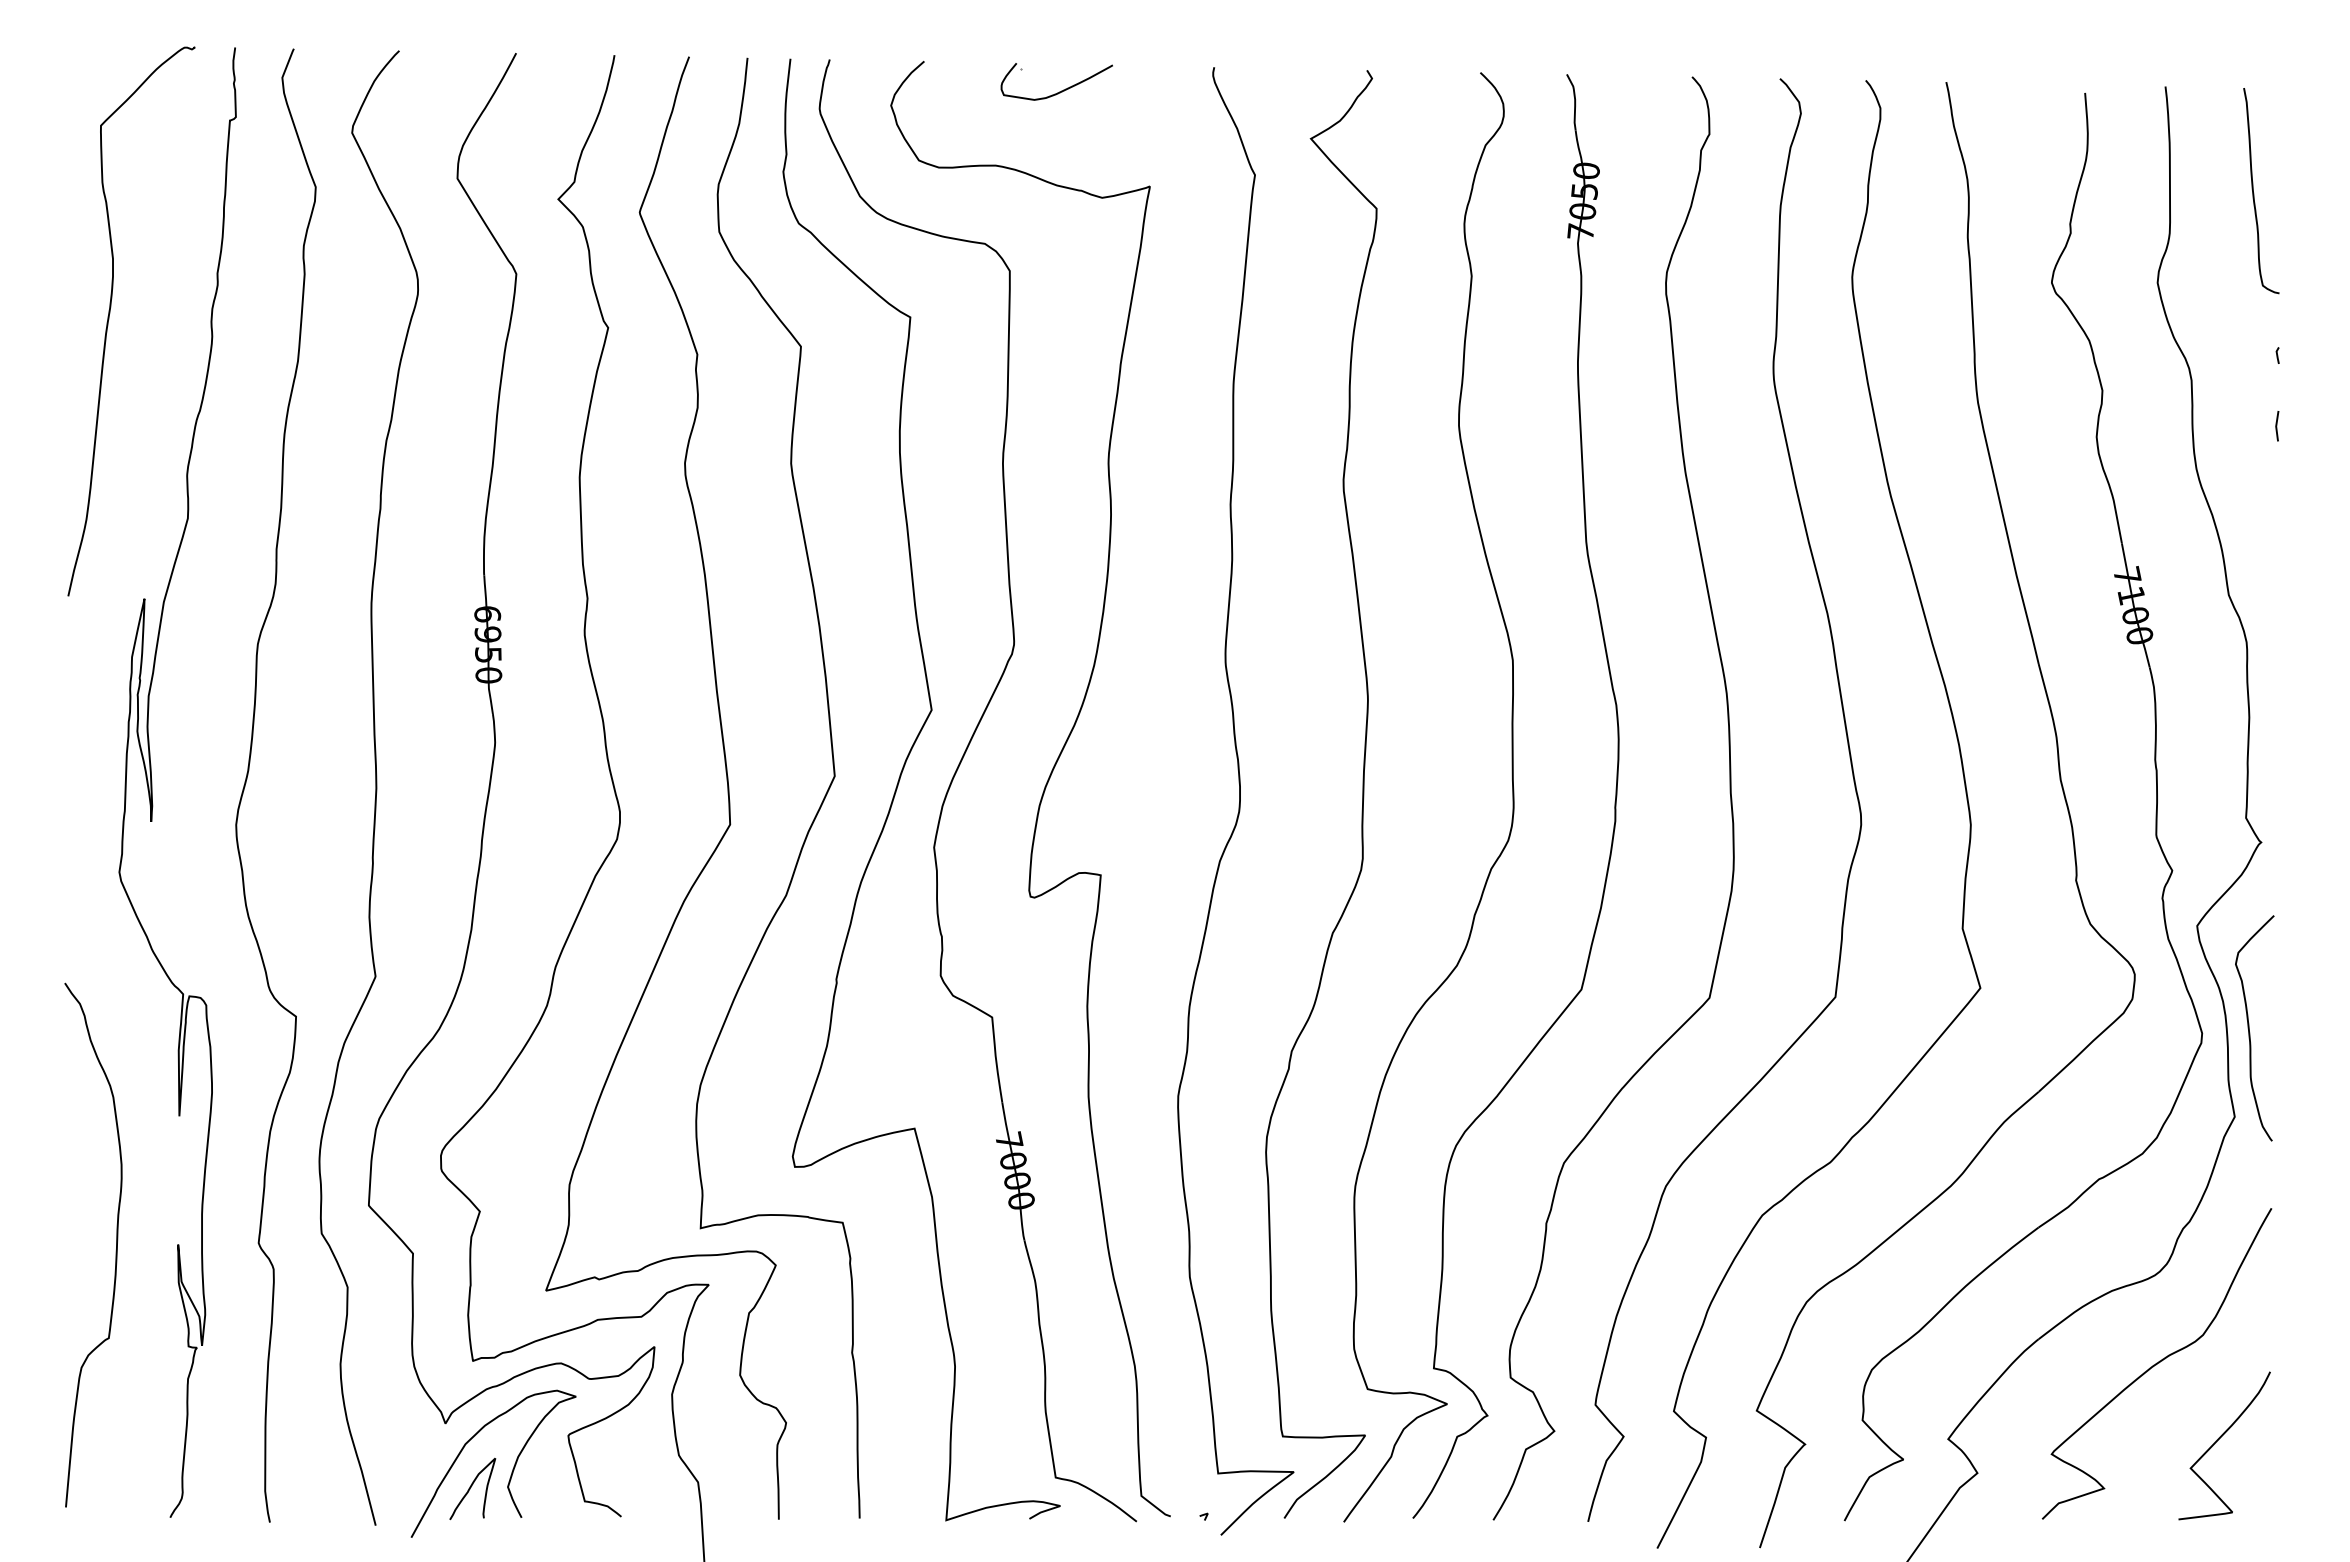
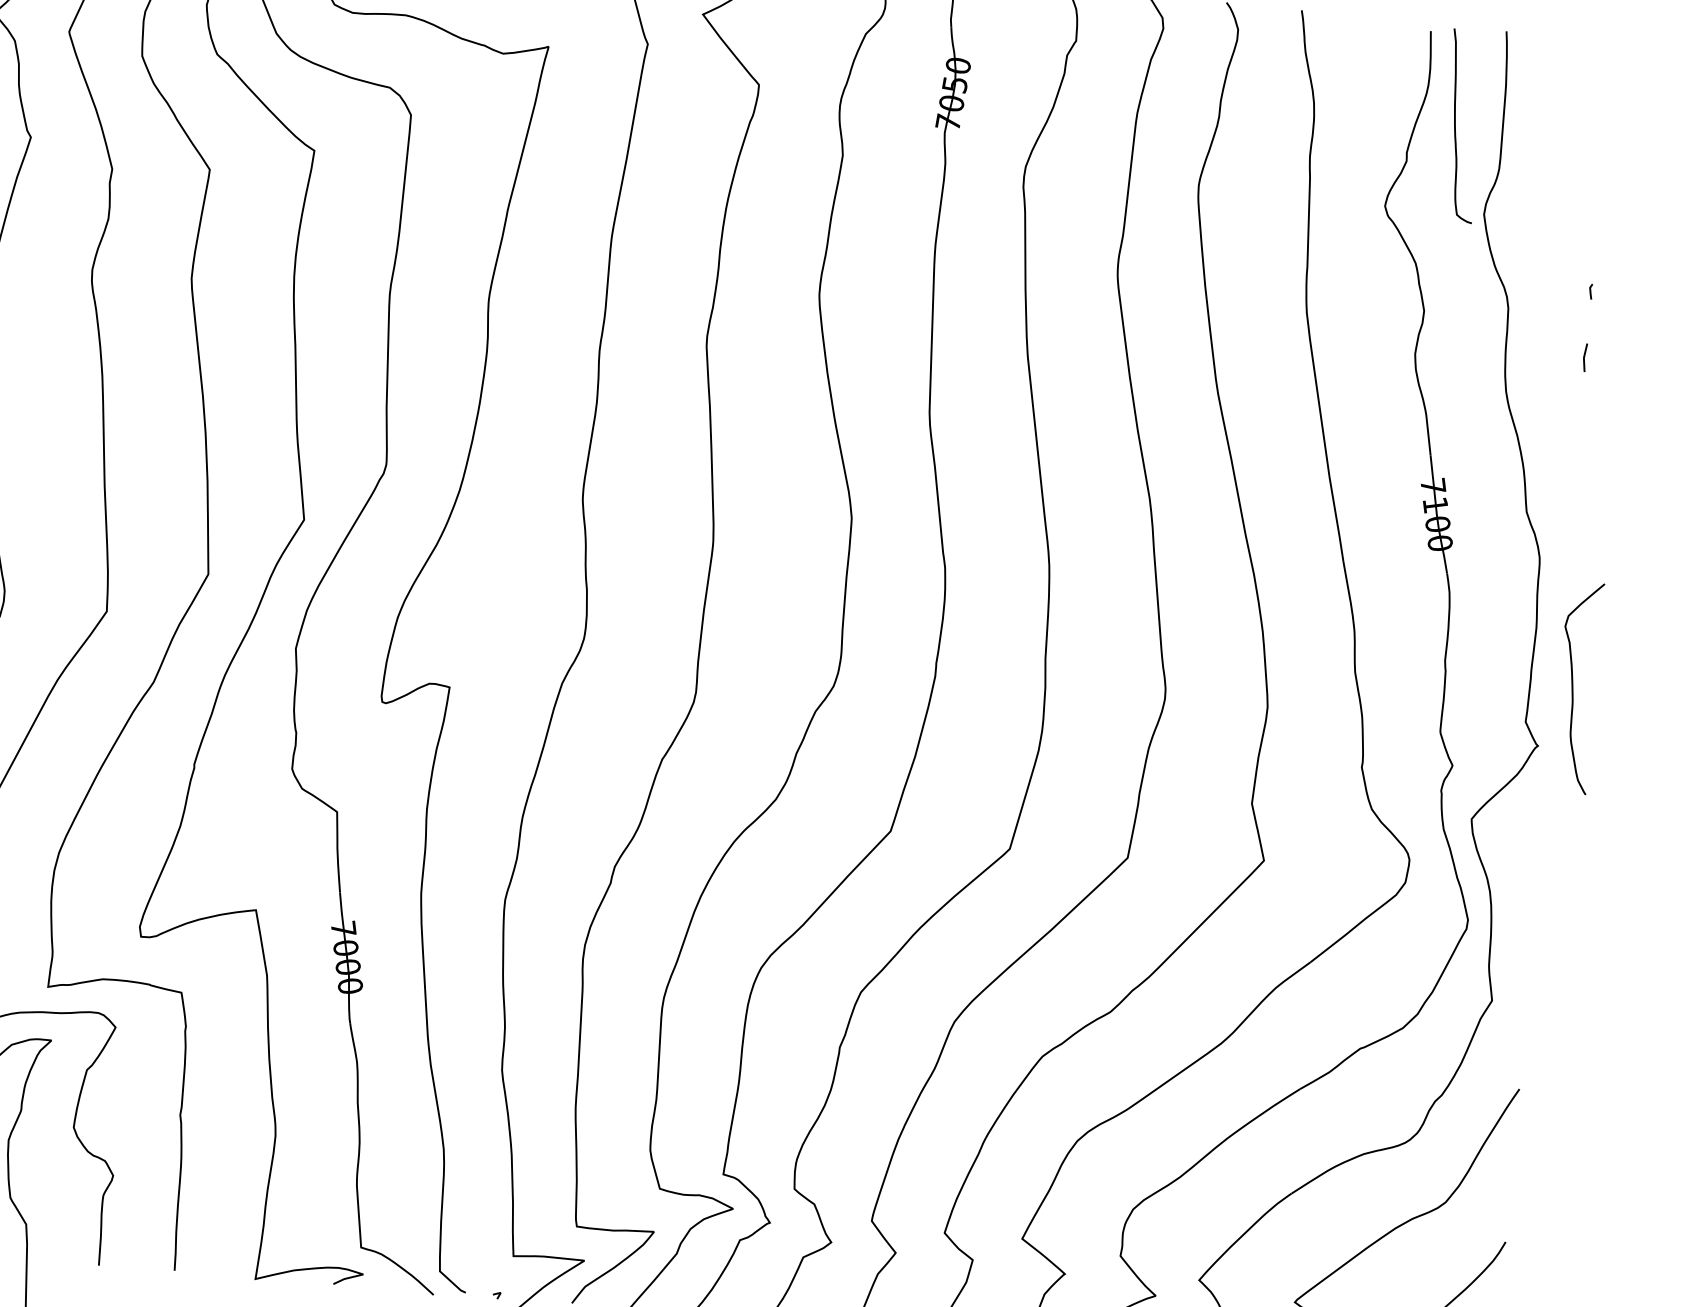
curve: (2254, 193) -> (1456, 127), moved
curve: (2249, 1028) -> (1573, 687), moved

